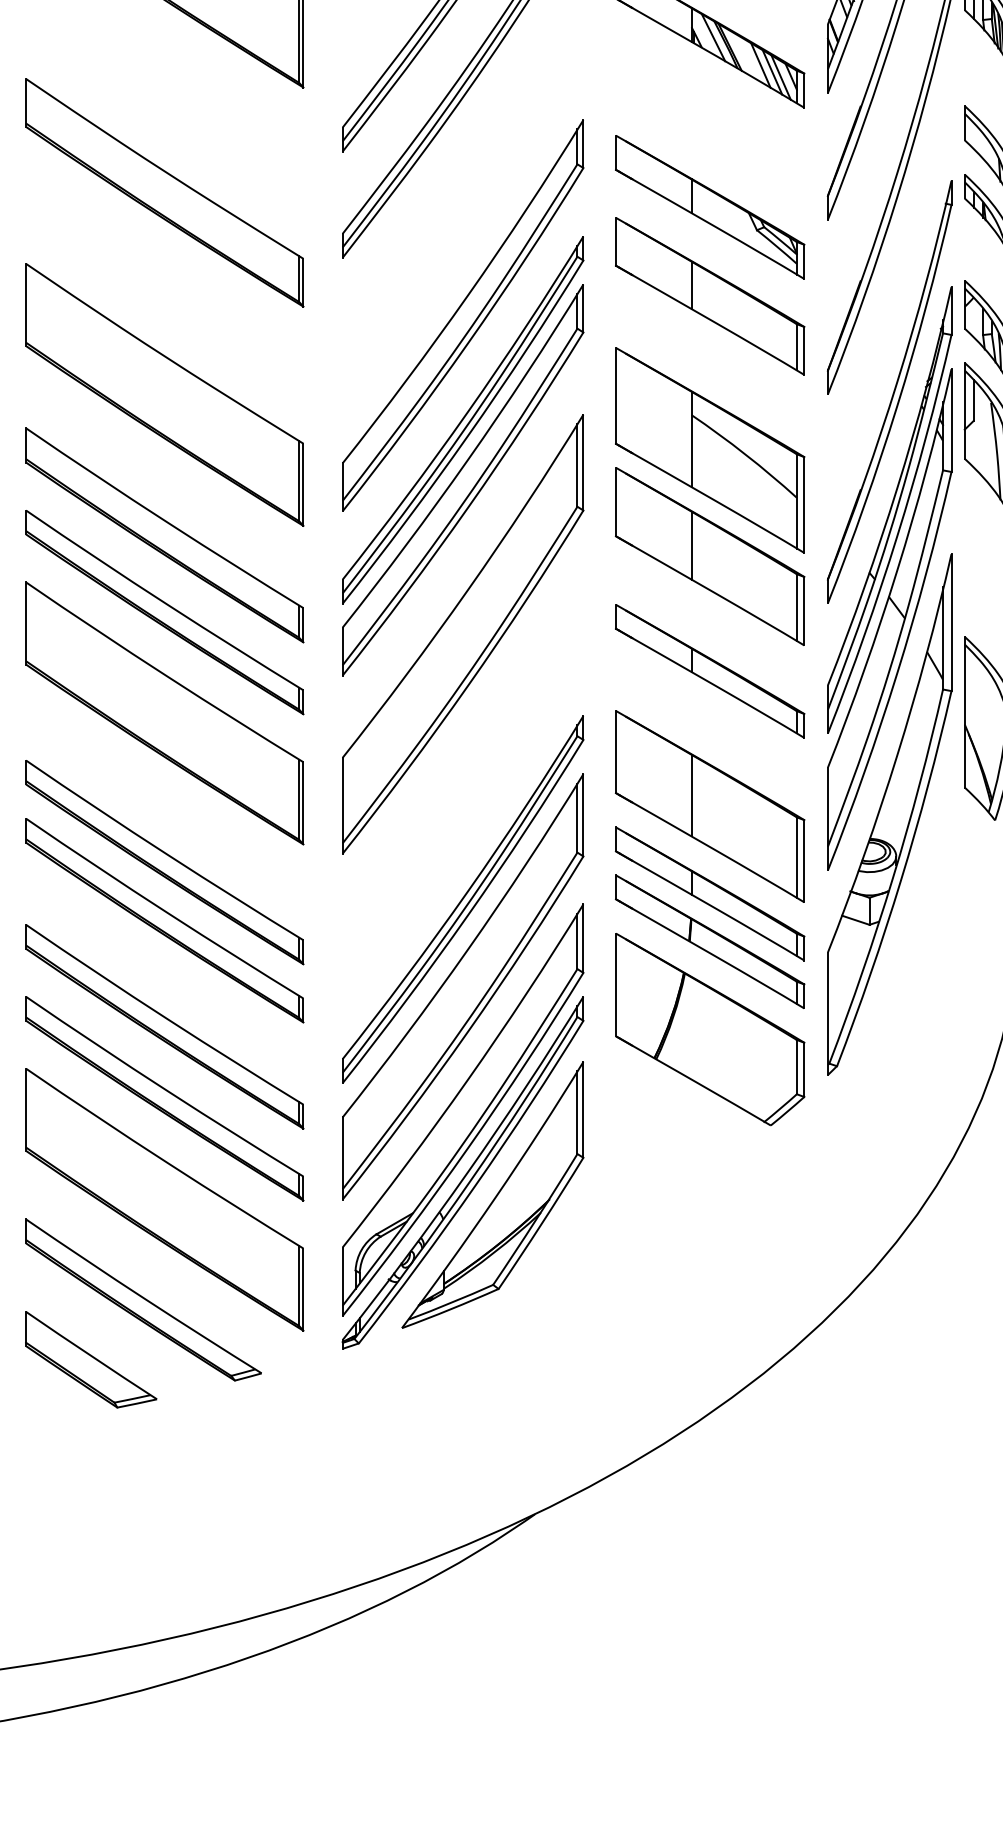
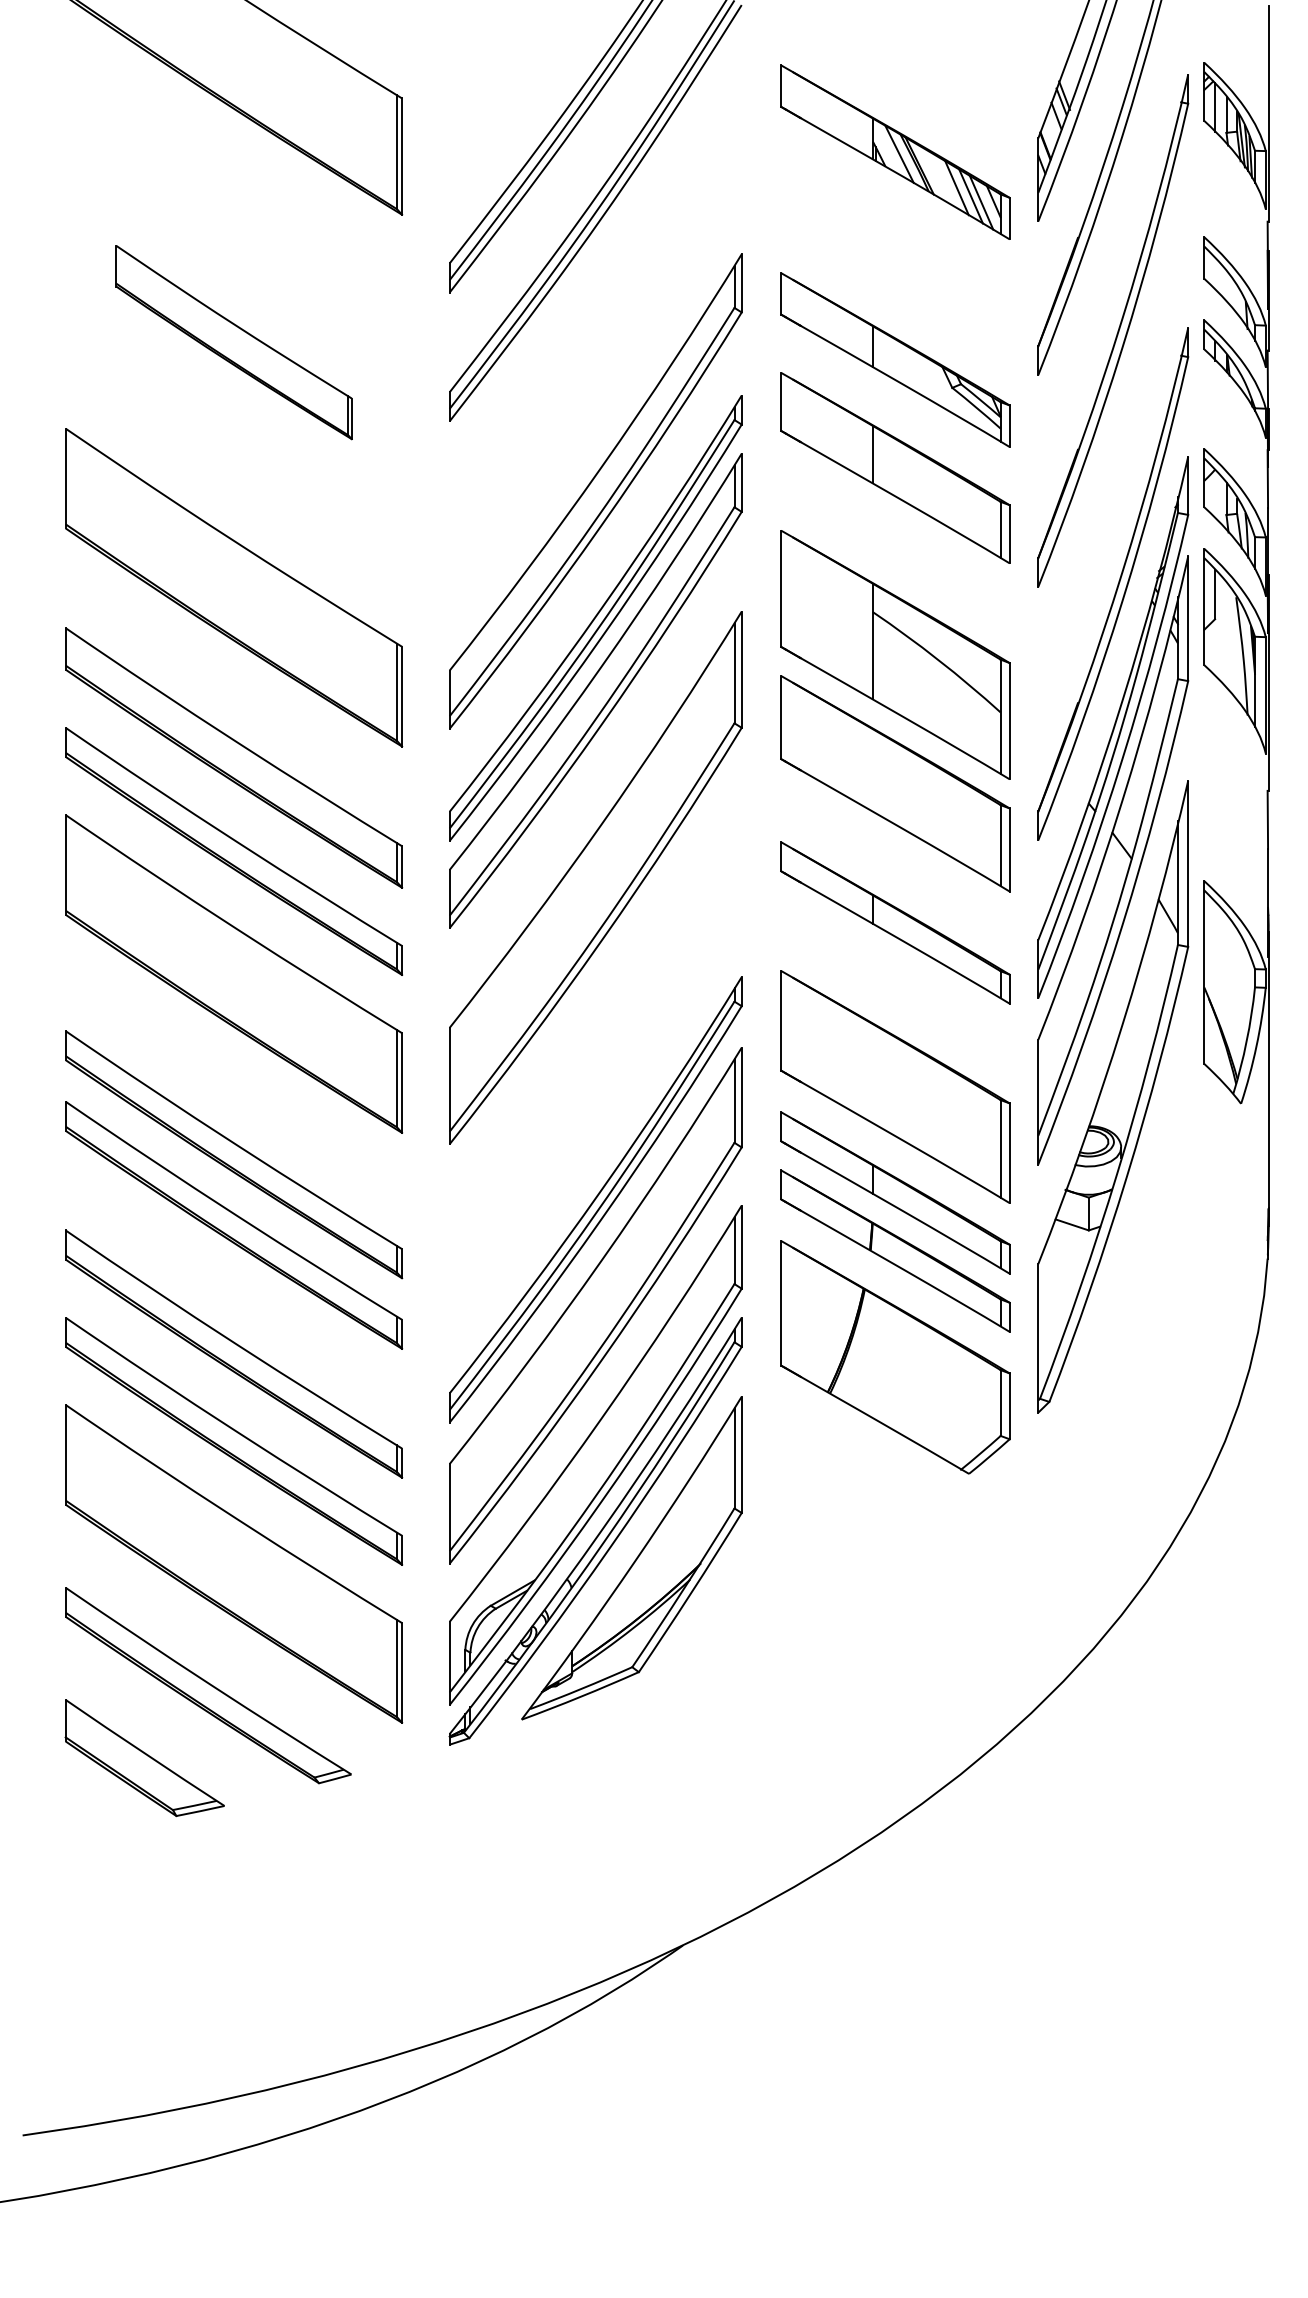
part: (165, 192) -> (234, 342), size x0.7
line: (691, 545) -> (872, 770), removed
line: (691, 795) -> (872, 1073), removed

